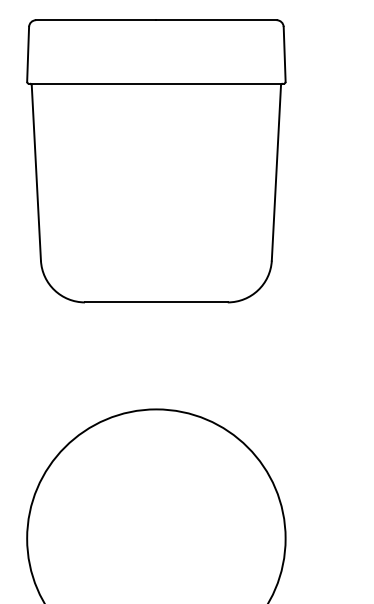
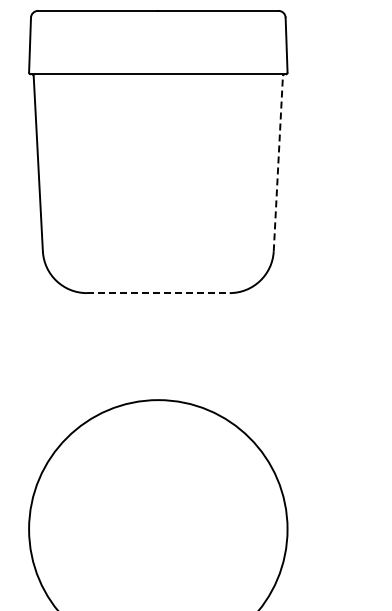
line: (276, 172) -> (278, 163), solid -> dashed
line: (156, 302) -> (158, 293), solid -> dashed

